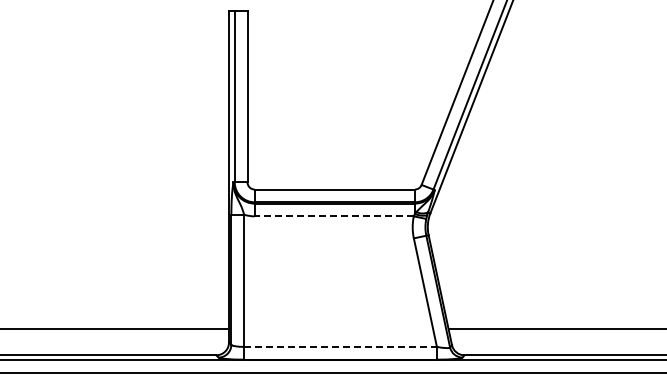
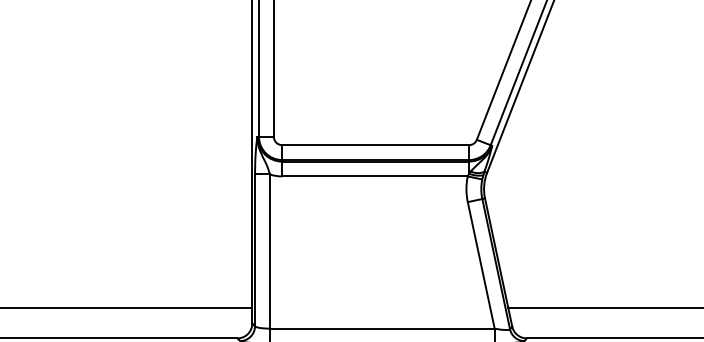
line: (334, 216) -> (375, 176), dashed -> solid
line: (341, 346) -> (383, 328), dashed -> solid

